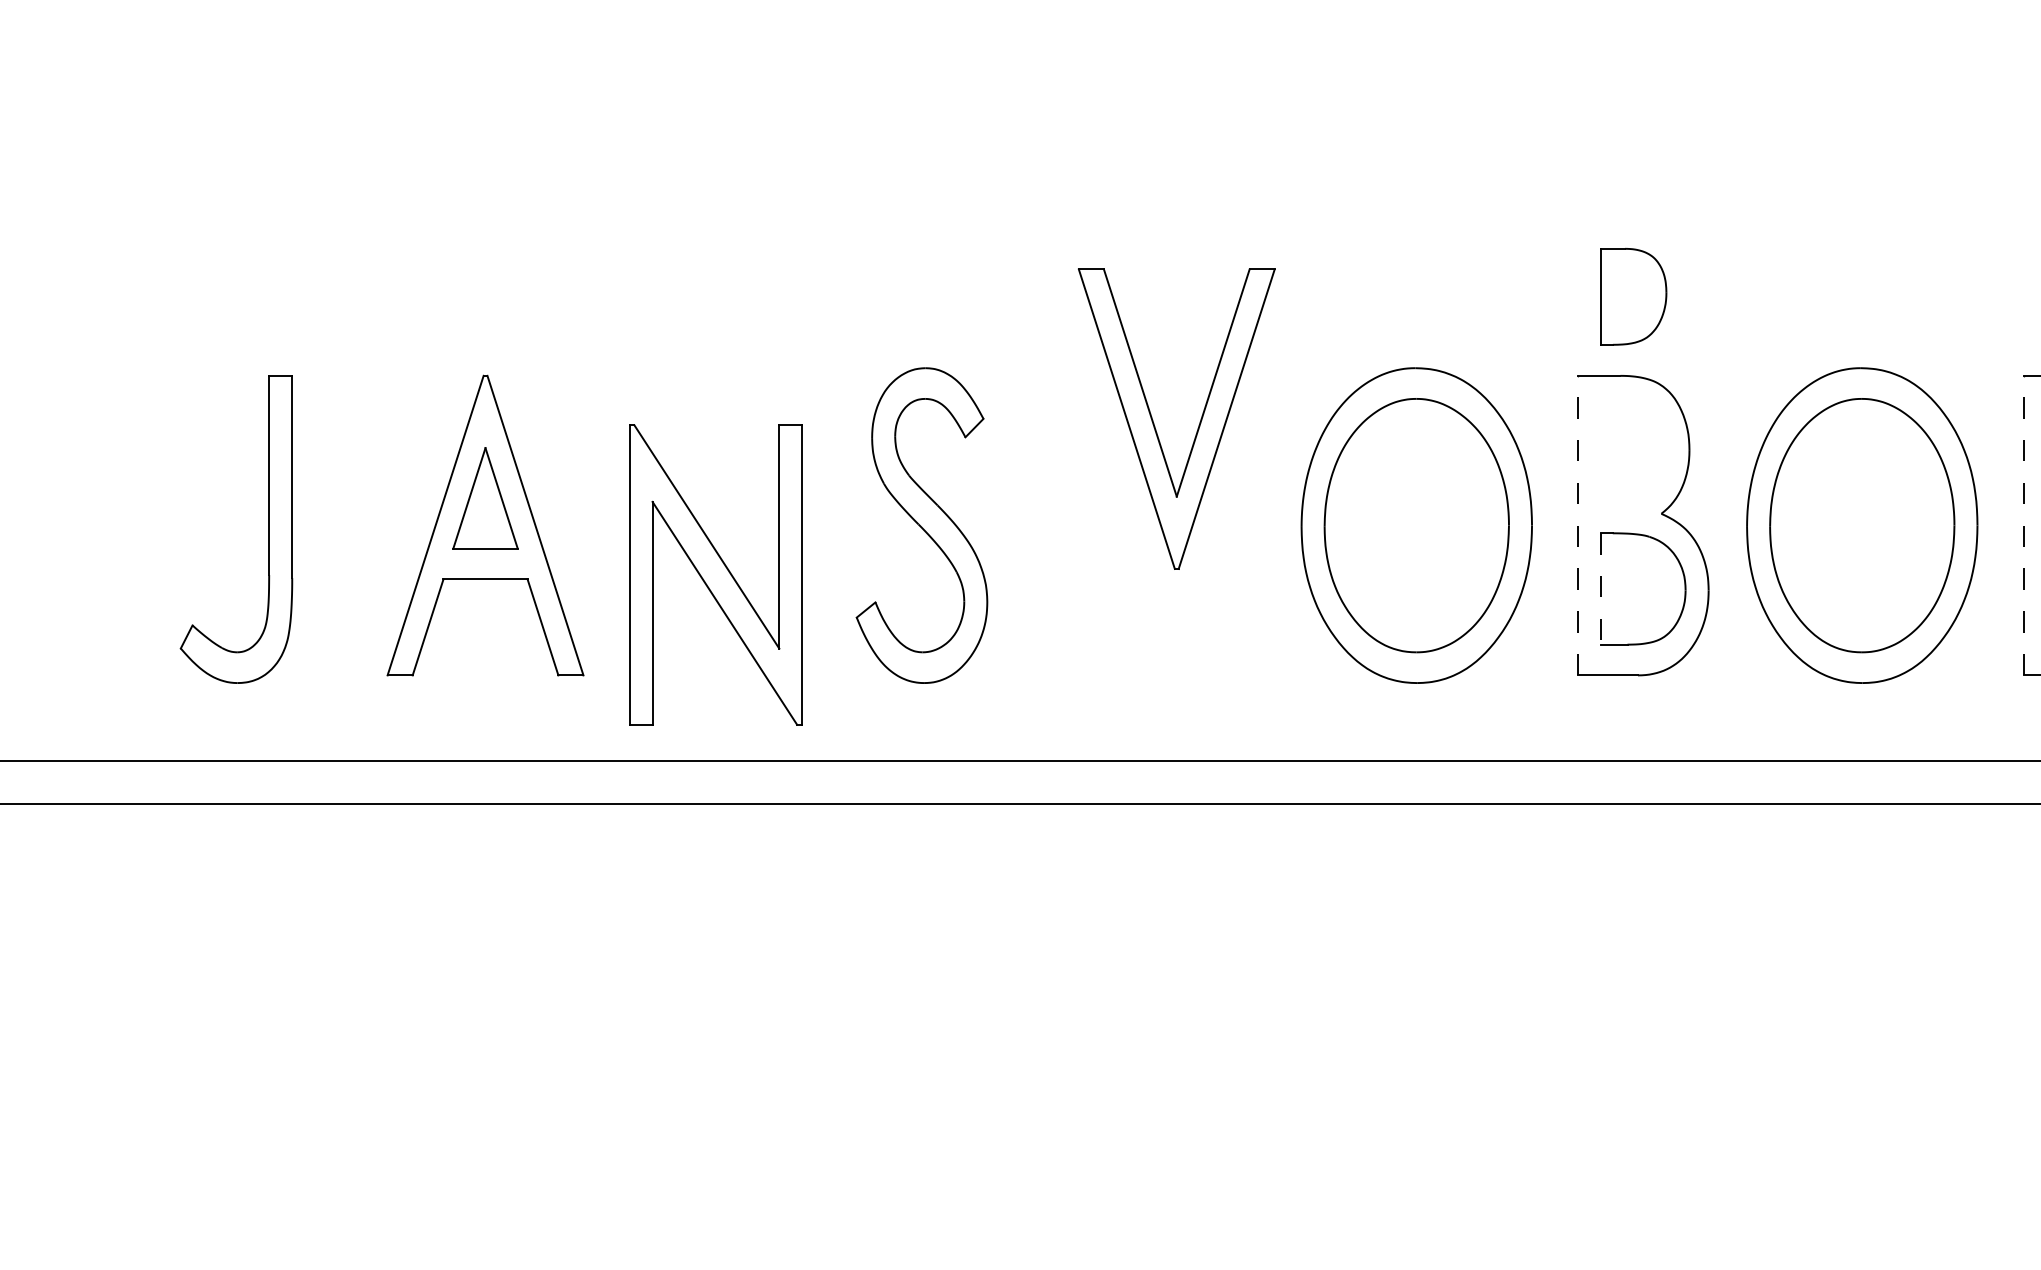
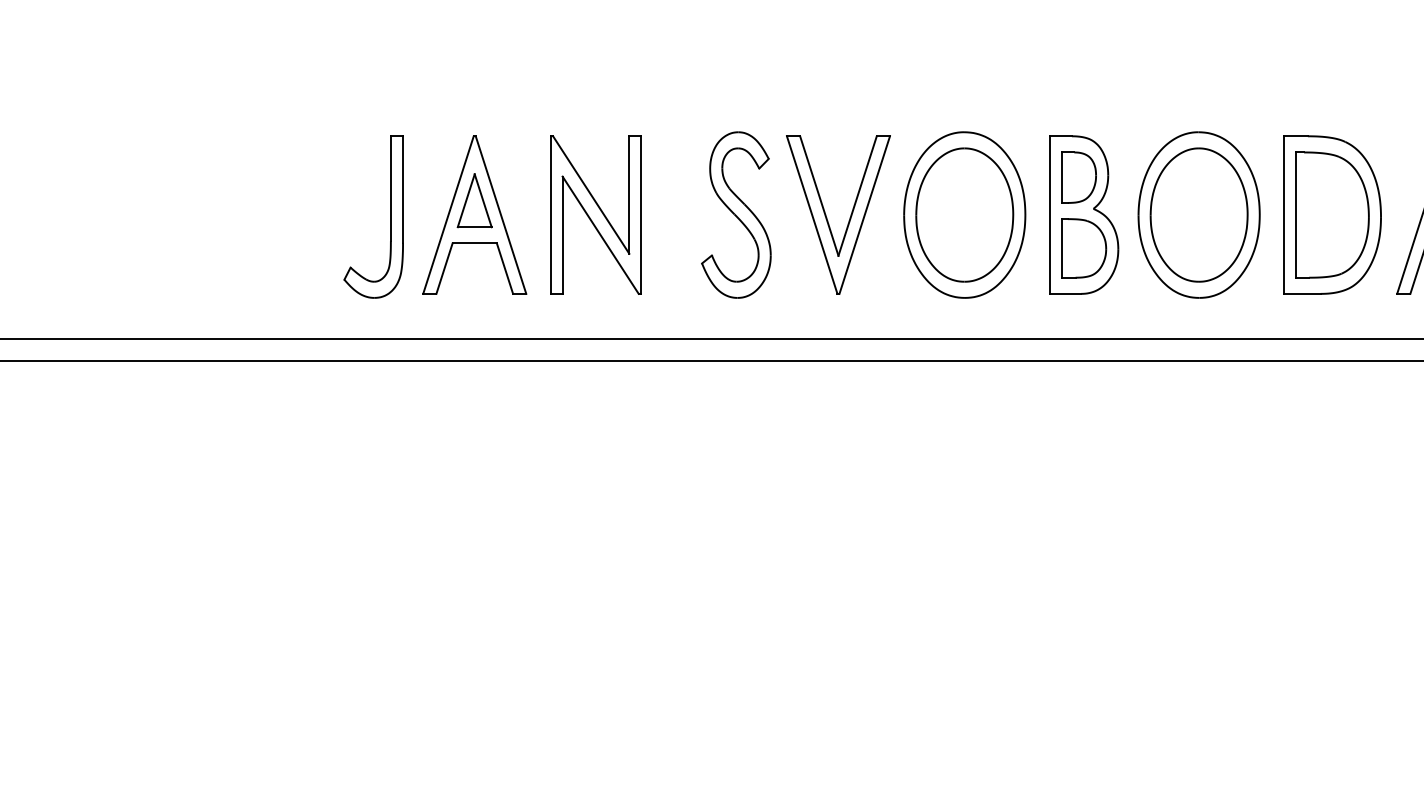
part: (1632, 296) -> (1078, 177), moved
part: (1155, 423) -> (827, 217), moved
part: (922, 524) -> (736, 214), moved
line: (1577, 526) -> (1049, 215), dashed -> solid
line: (2024, 526) -> (1284, 215), dashed -> solid
part: (268, 528) -> (390, 216), moved
part: (715, 573) -> (595, 214), moved
line: (1600, 589) -> (1061, 248), dashed -> solid

